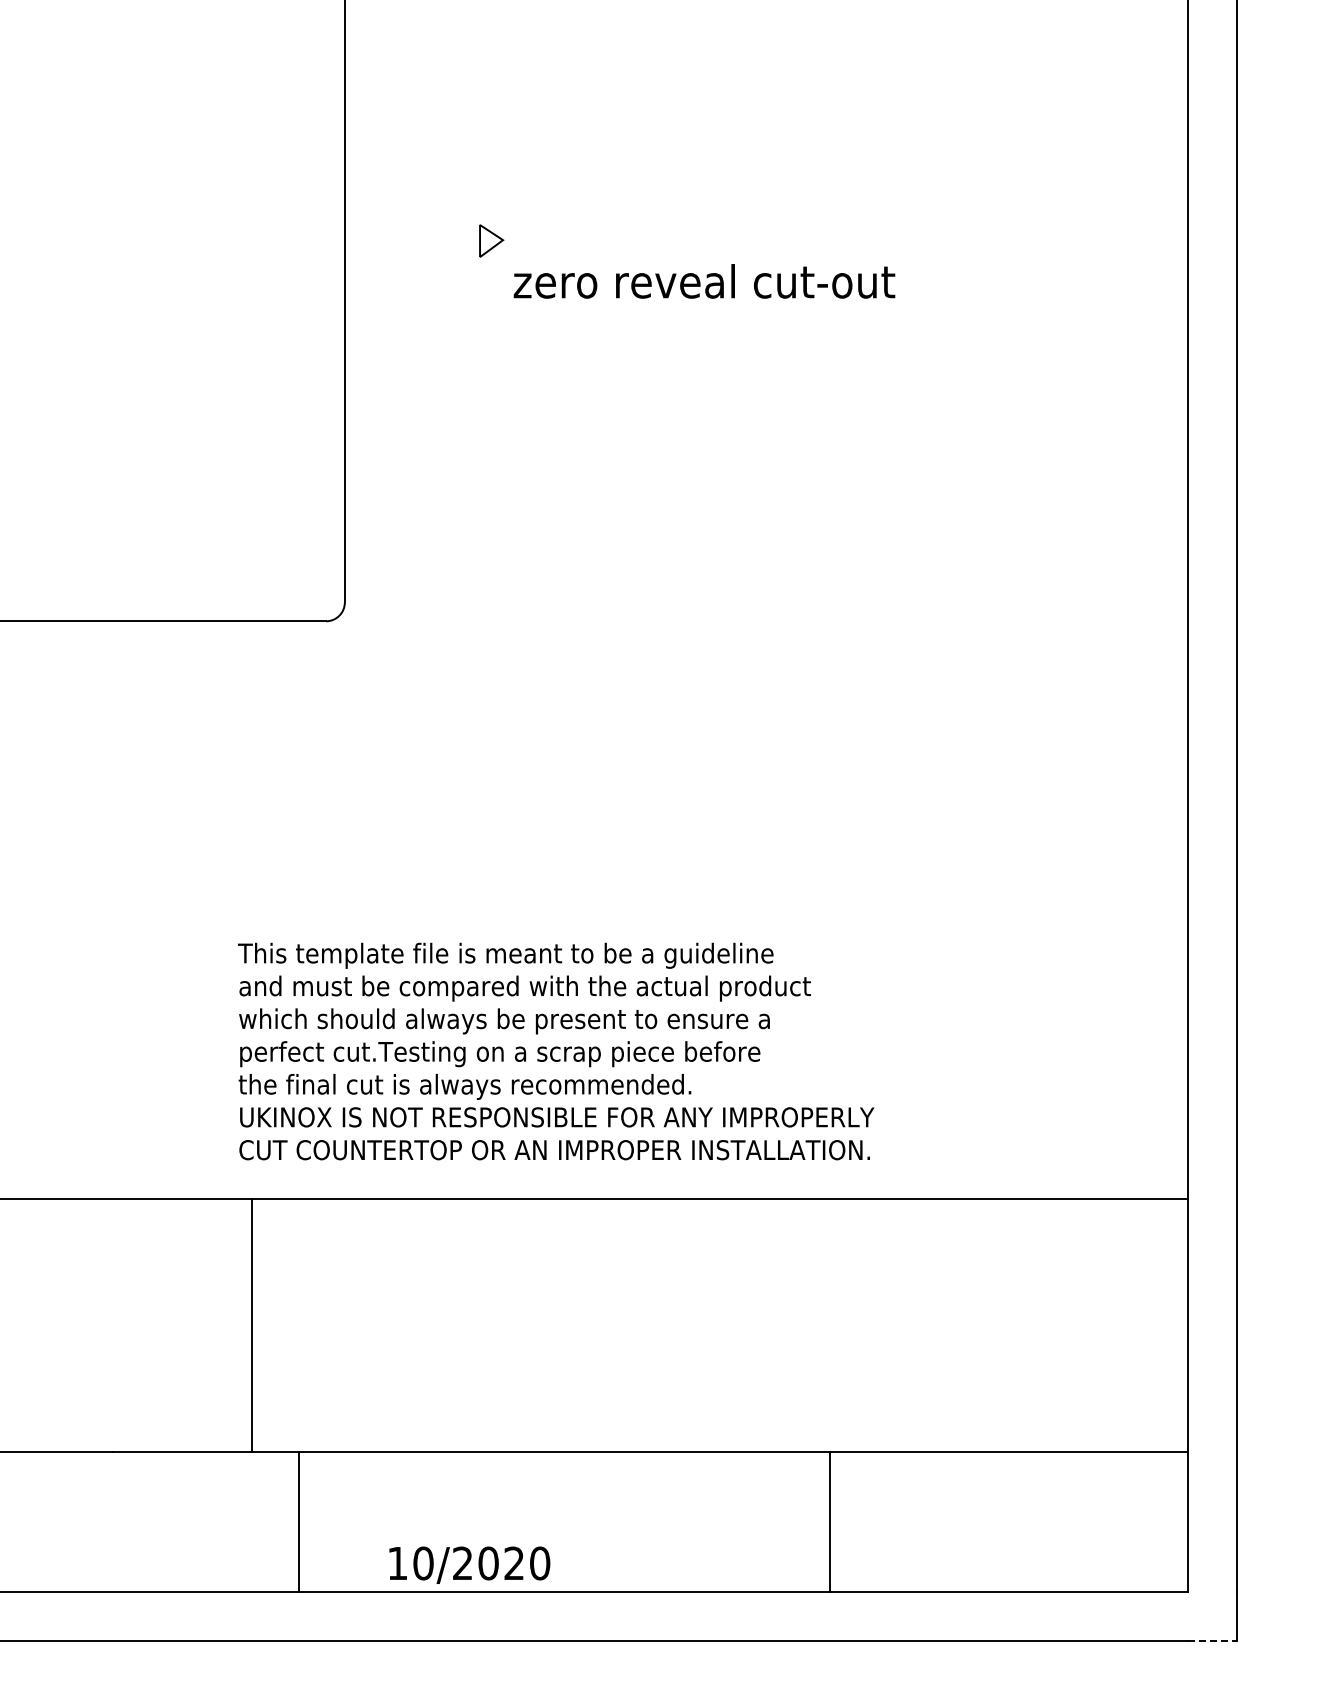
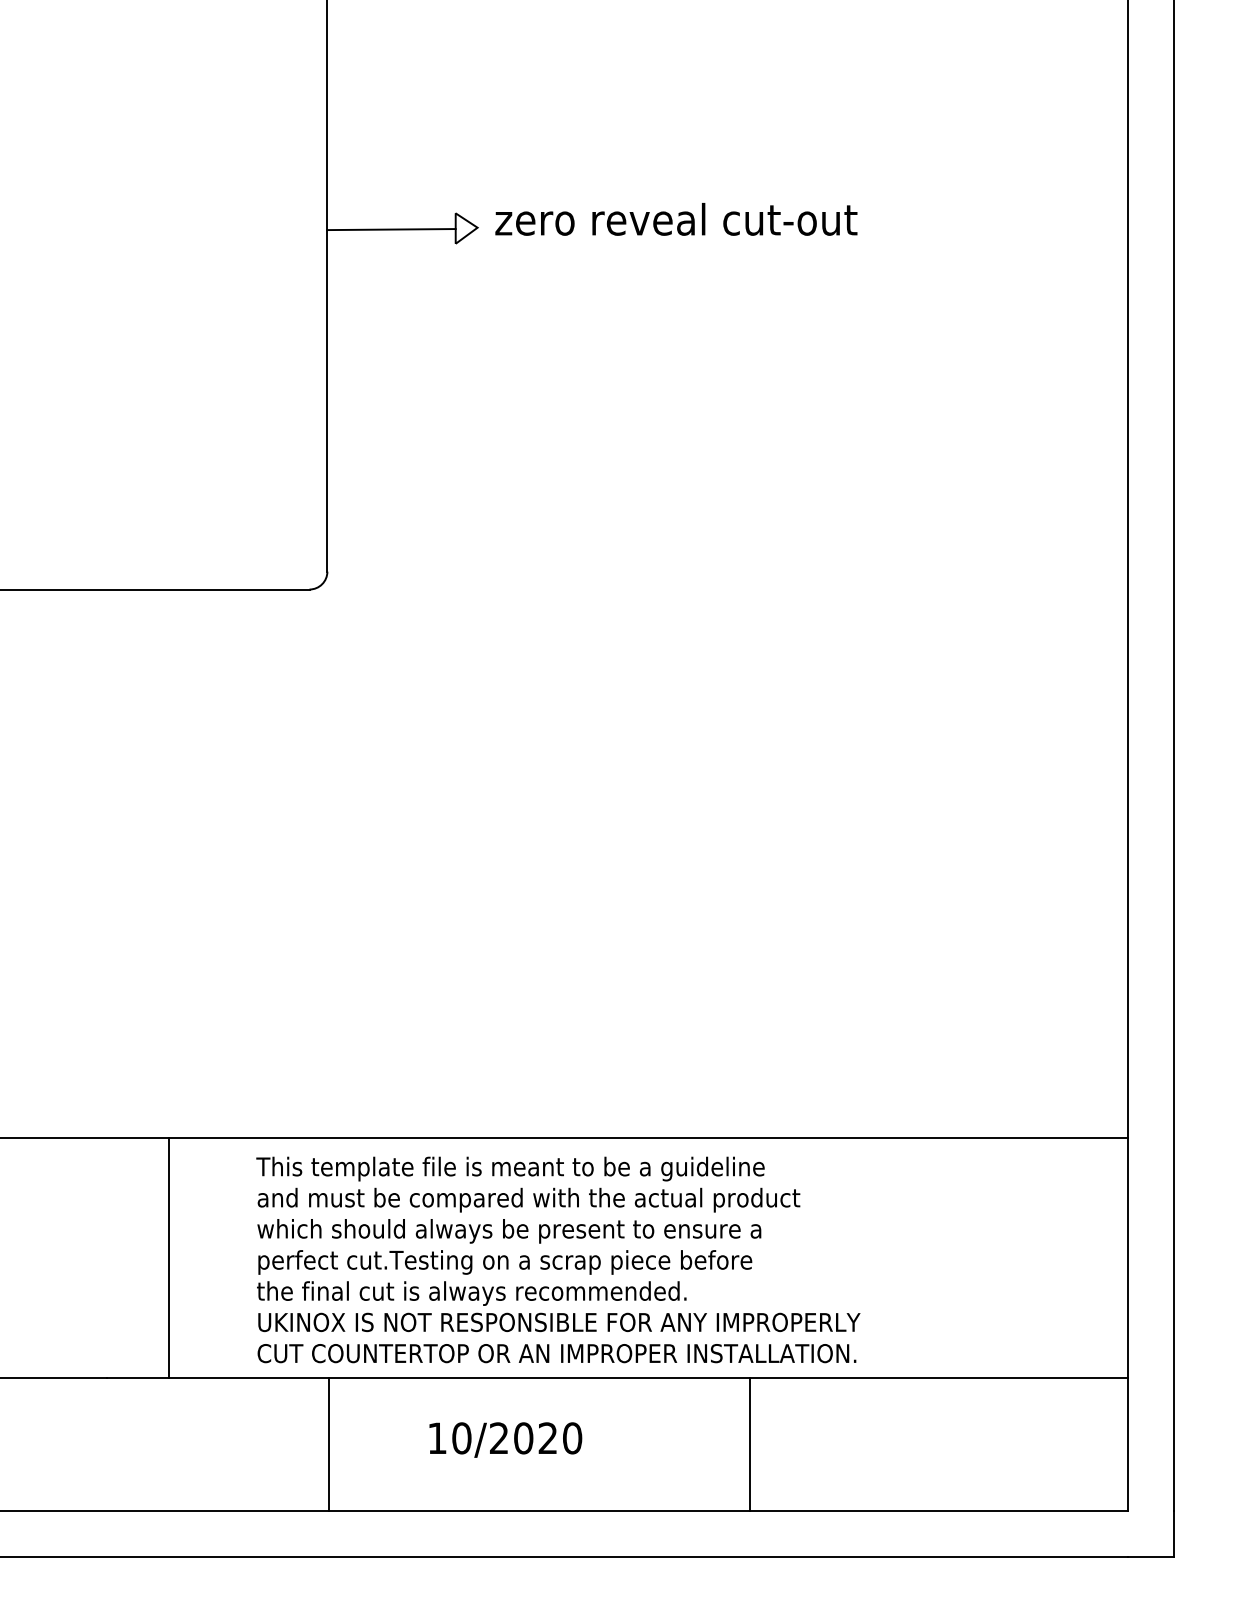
line: (412, 241) -> (391, 228), added
text: (704, 281) -> (676, 219), moved
text: (556, 1051) -> (558, 1259), moved
line: (252, 1325) -> (169, 1258), moved
line: (299, 1521) -> (328, 1444), moved
line: (829, 1521) -> (749, 1444), moved
text: (469, 1564) -> (505, 1439), moved
line: (1212, 1640) -> (1151, 1557), dashed -> solid

